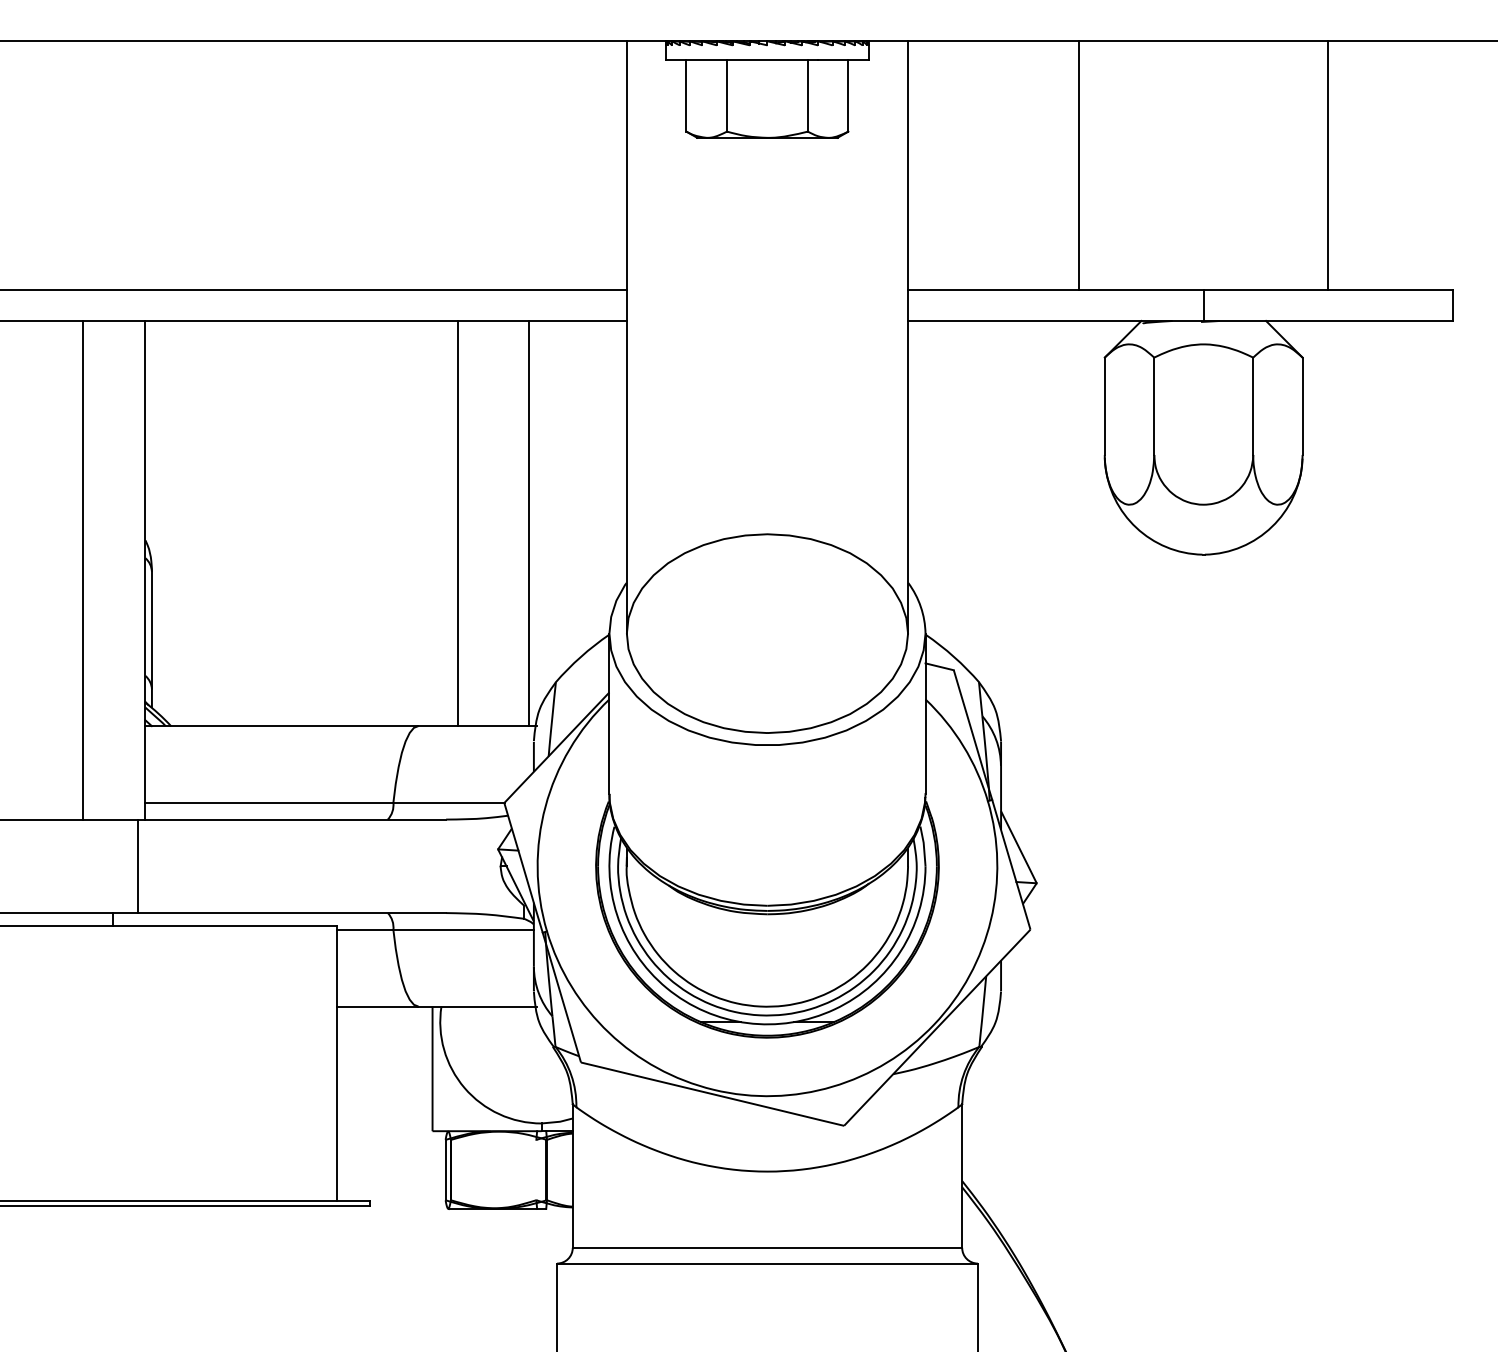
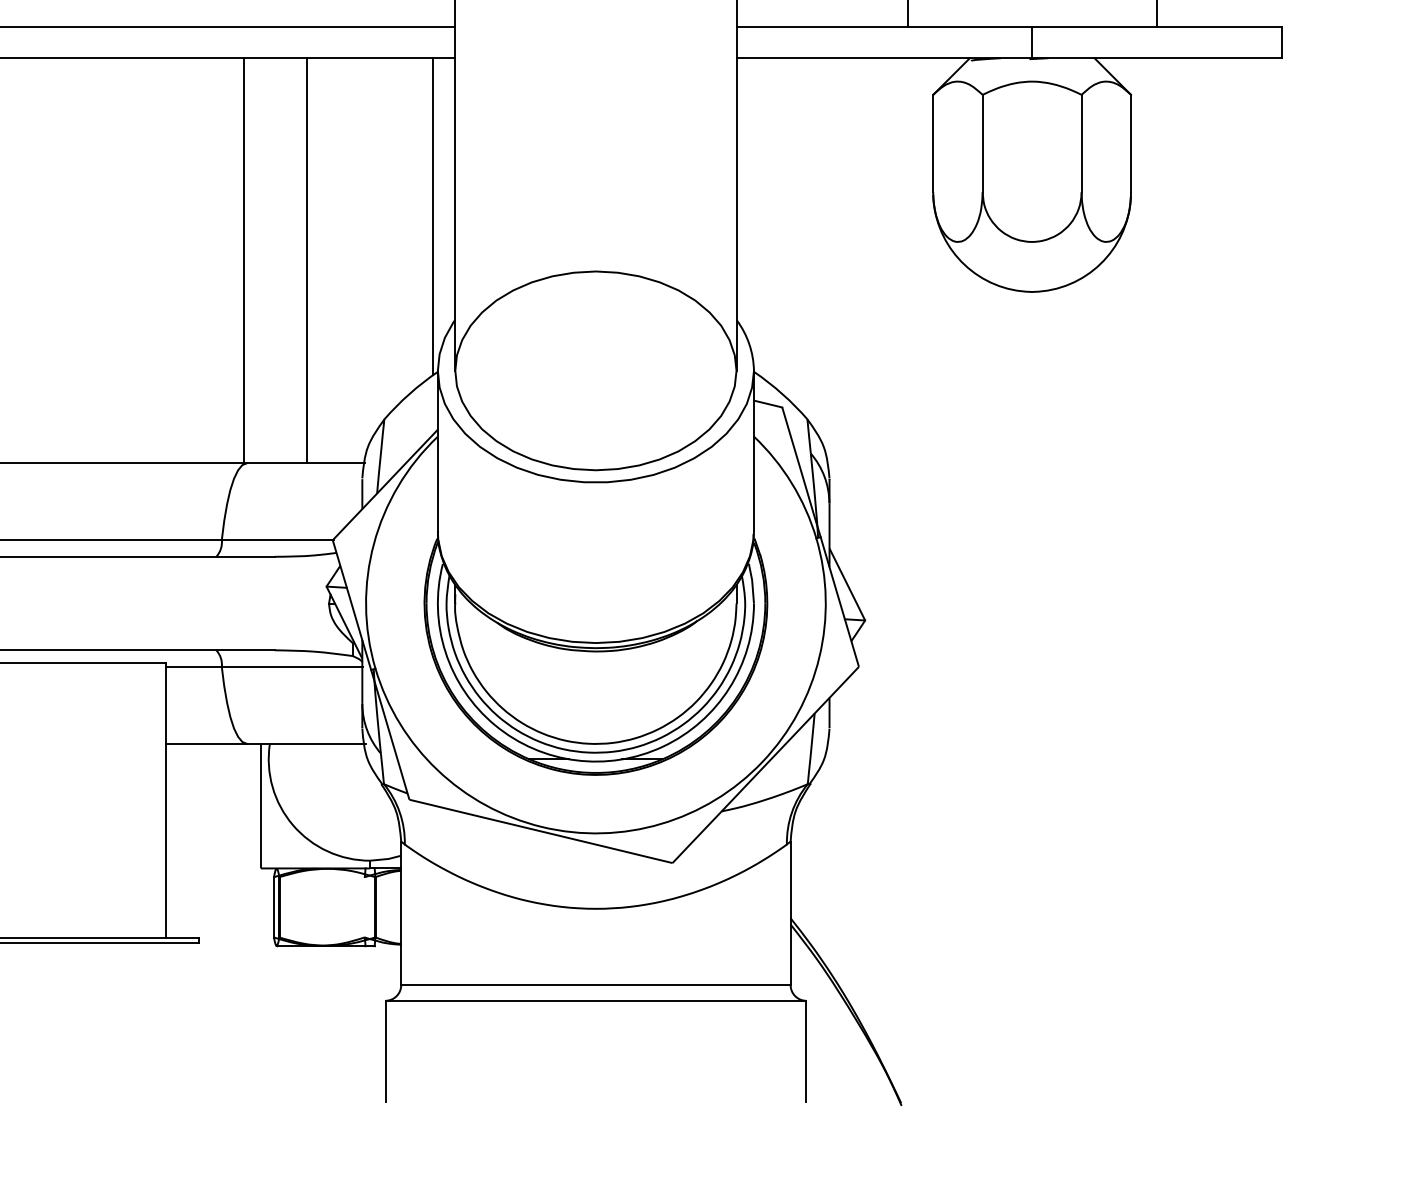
line: (604, 478) -> (432, 215), added
line: (457, 523) -> (243, 260), moved
line: (528, 523) -> (306, 260), moved

